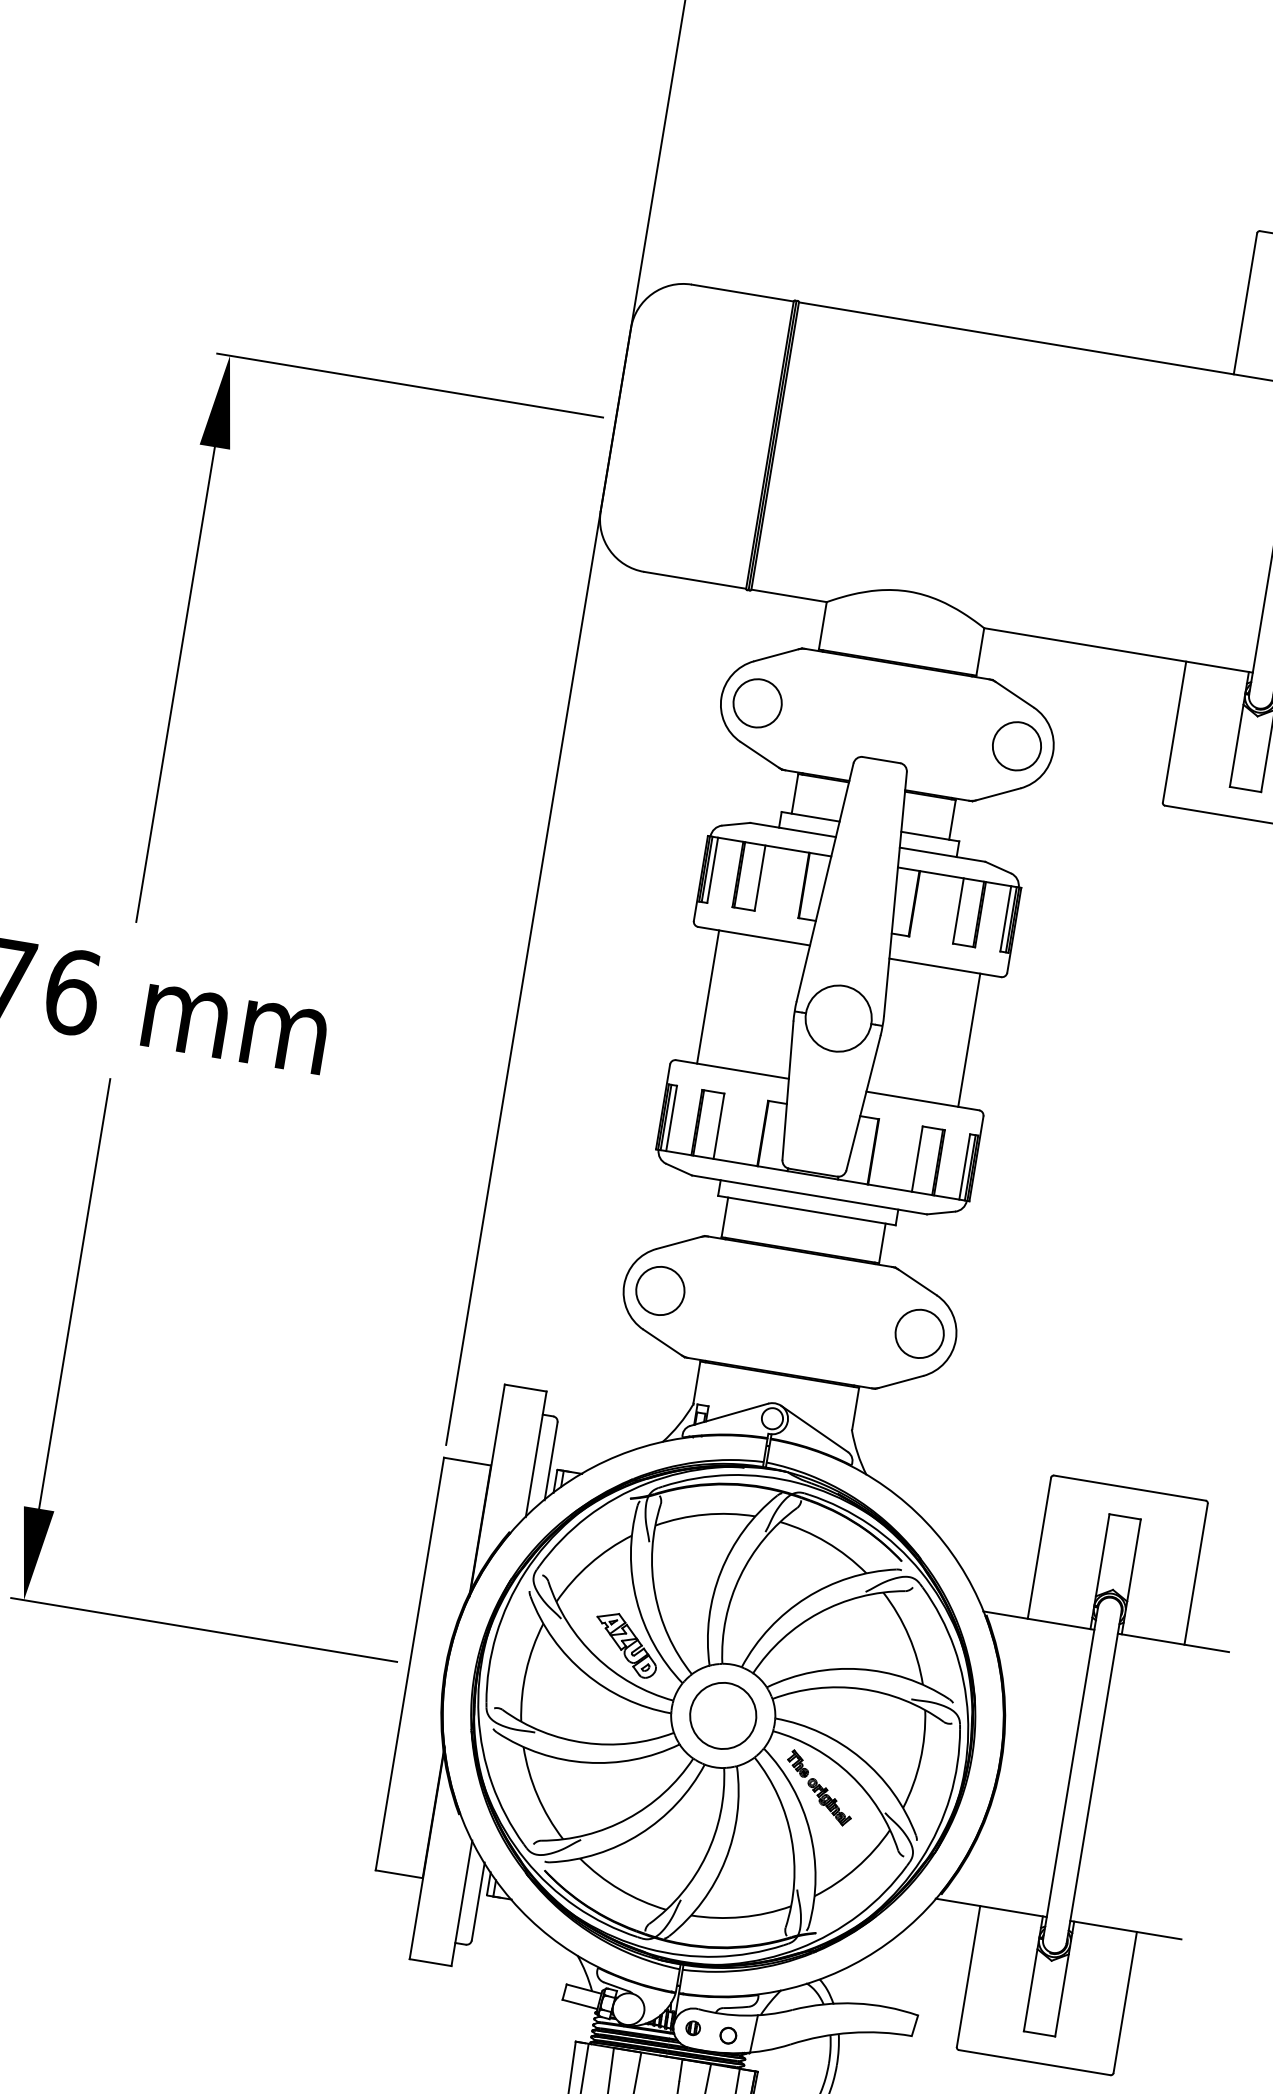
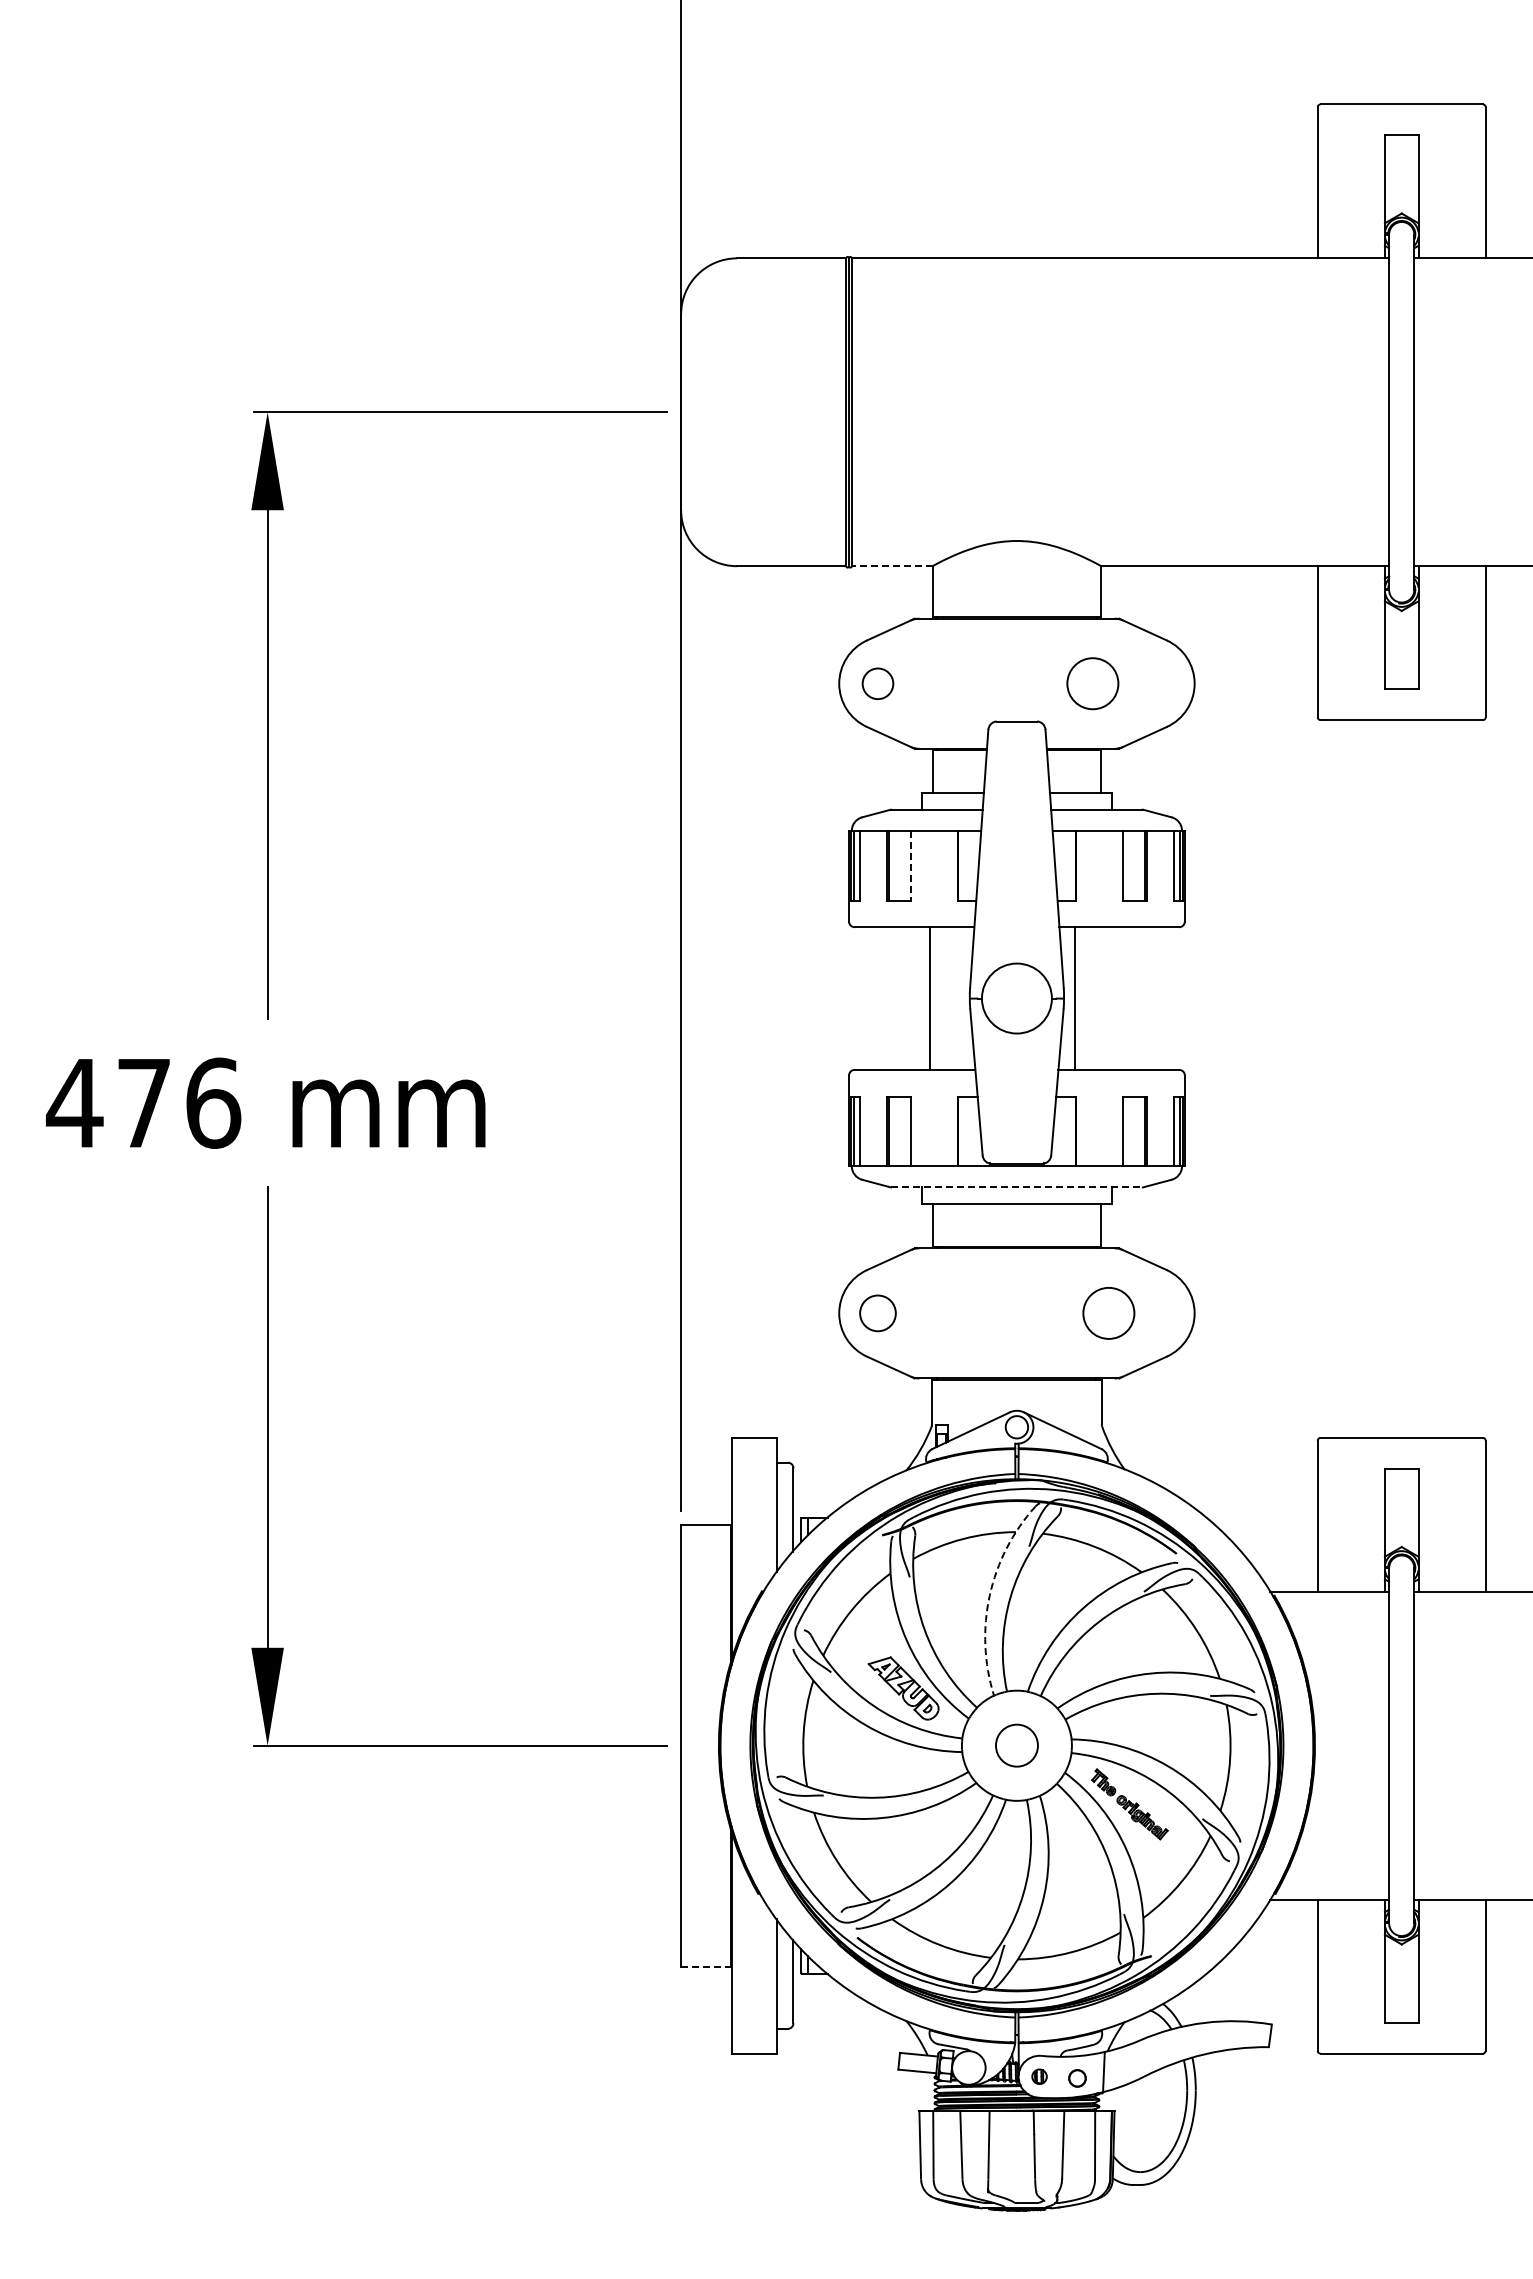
line: (788, 596) -> (891, 566), solid -> dashed
circle: (757, 703) -> (877, 683), size x0.6
circle: (1016, 746) -> (1092, 683), moved
line: (759, 878) -> (910, 865), solid -> dashed
line: (708, 997) -> (930, 998), moved
line: (968, 1040) -> (1074, 998), moved
line: (809, 1194) -> (1016, 1187), solid -> dashed
circle: (660, 1290) -> (877, 1312), size x0.7
circle: (919, 1333) -> (1108, 1313), moved
arc: (720, 1571) -> (989, 1595), solid -> dashed
circle: (722, 1715) -> (1016, 1745), size x0.6
line: (399, 1873) -> (706, 1966), solid -> dashed

